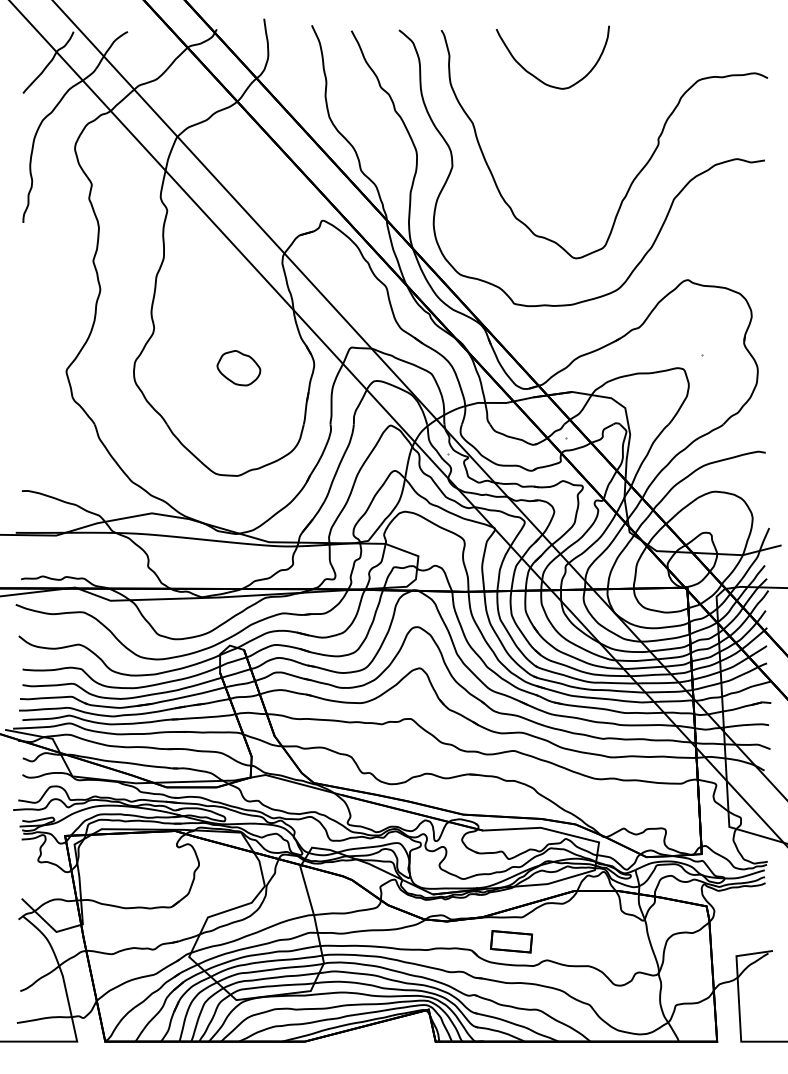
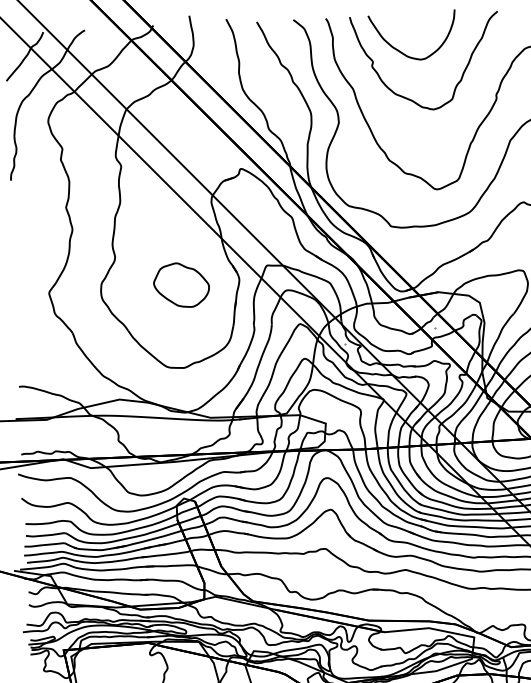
curve: (606, 124) -> (455, 85), added
part: (238, 367) -> (181, 284), size x1.67

